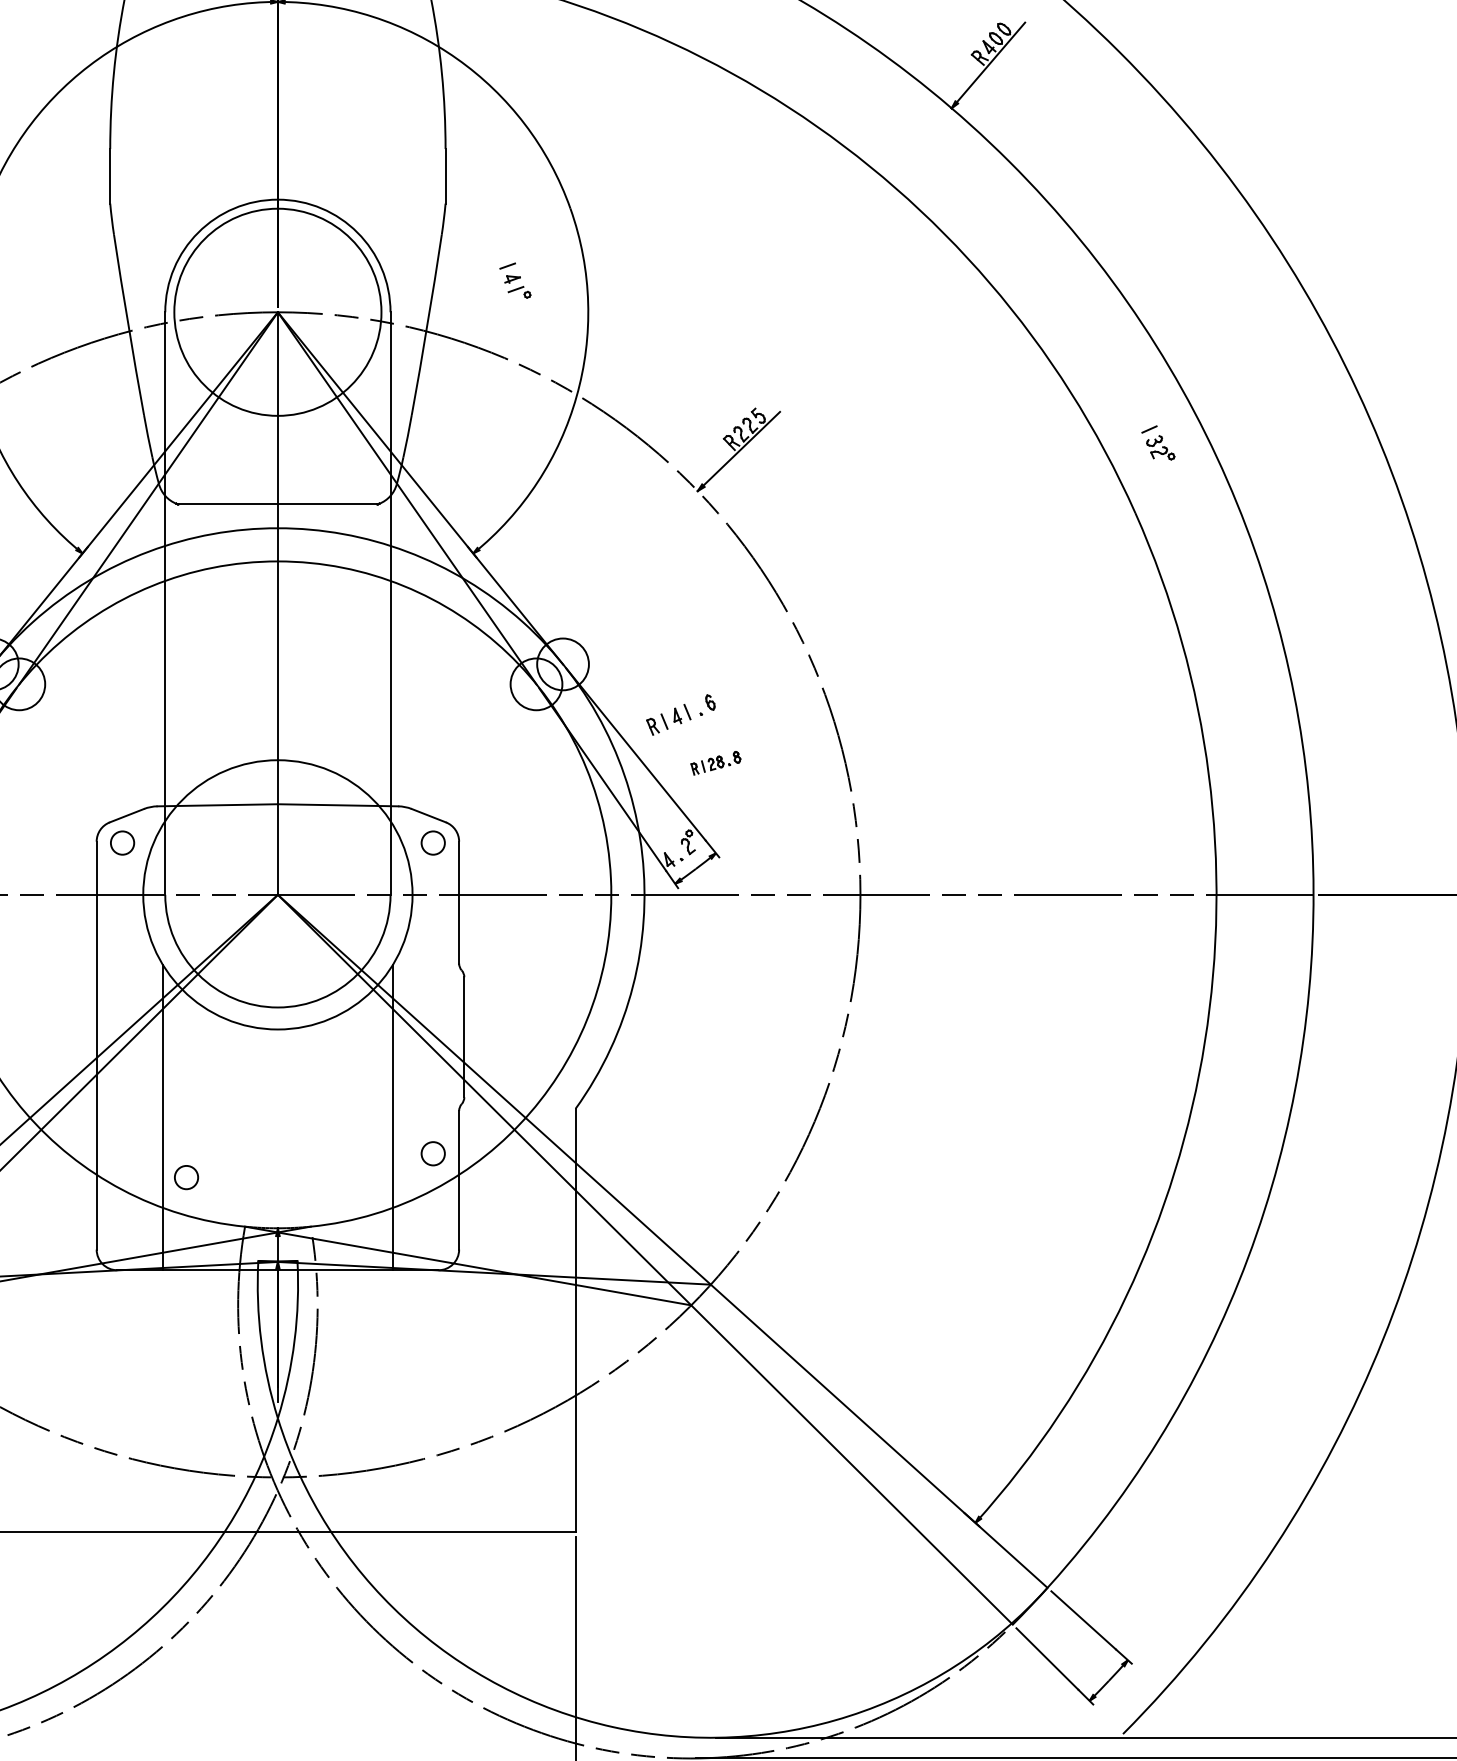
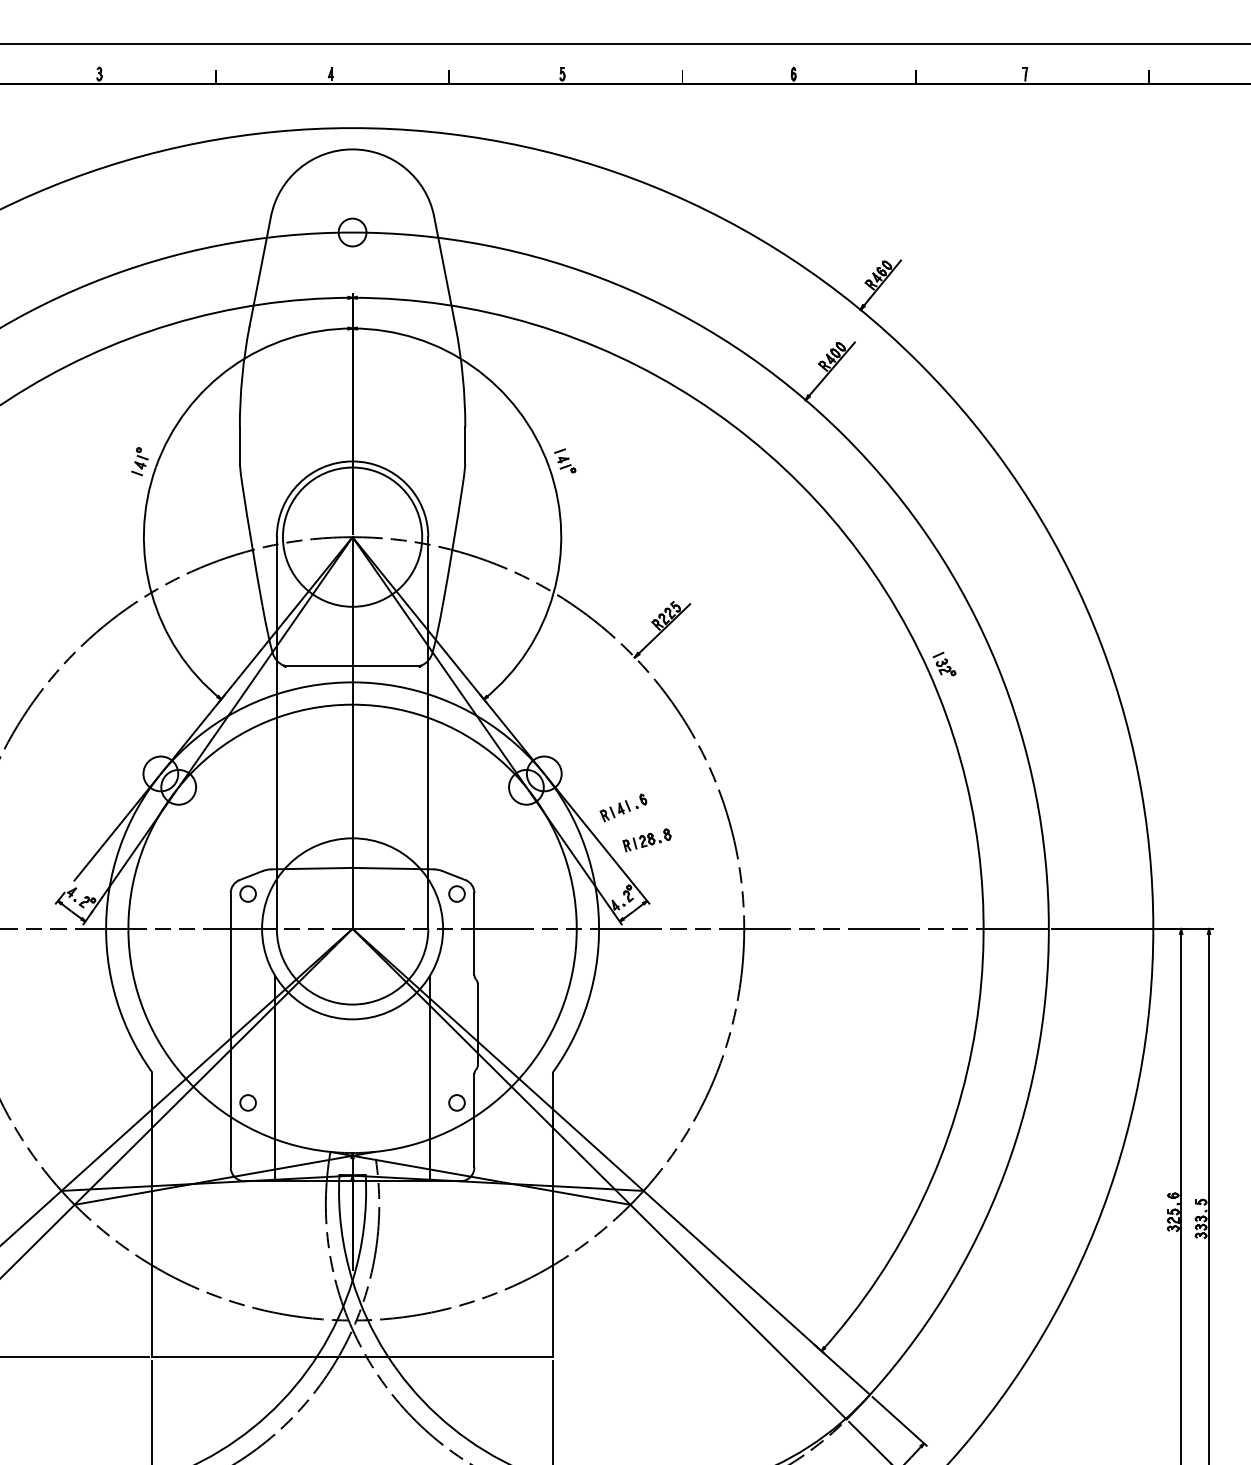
part: (515, 280) -> (565, 460), moved
part: (1158, 442) -> (944, 663), moved
part: (715, 763) -> (646, 840), size x1.43
circle: (185, 1176) -> (247, 1102), moved

